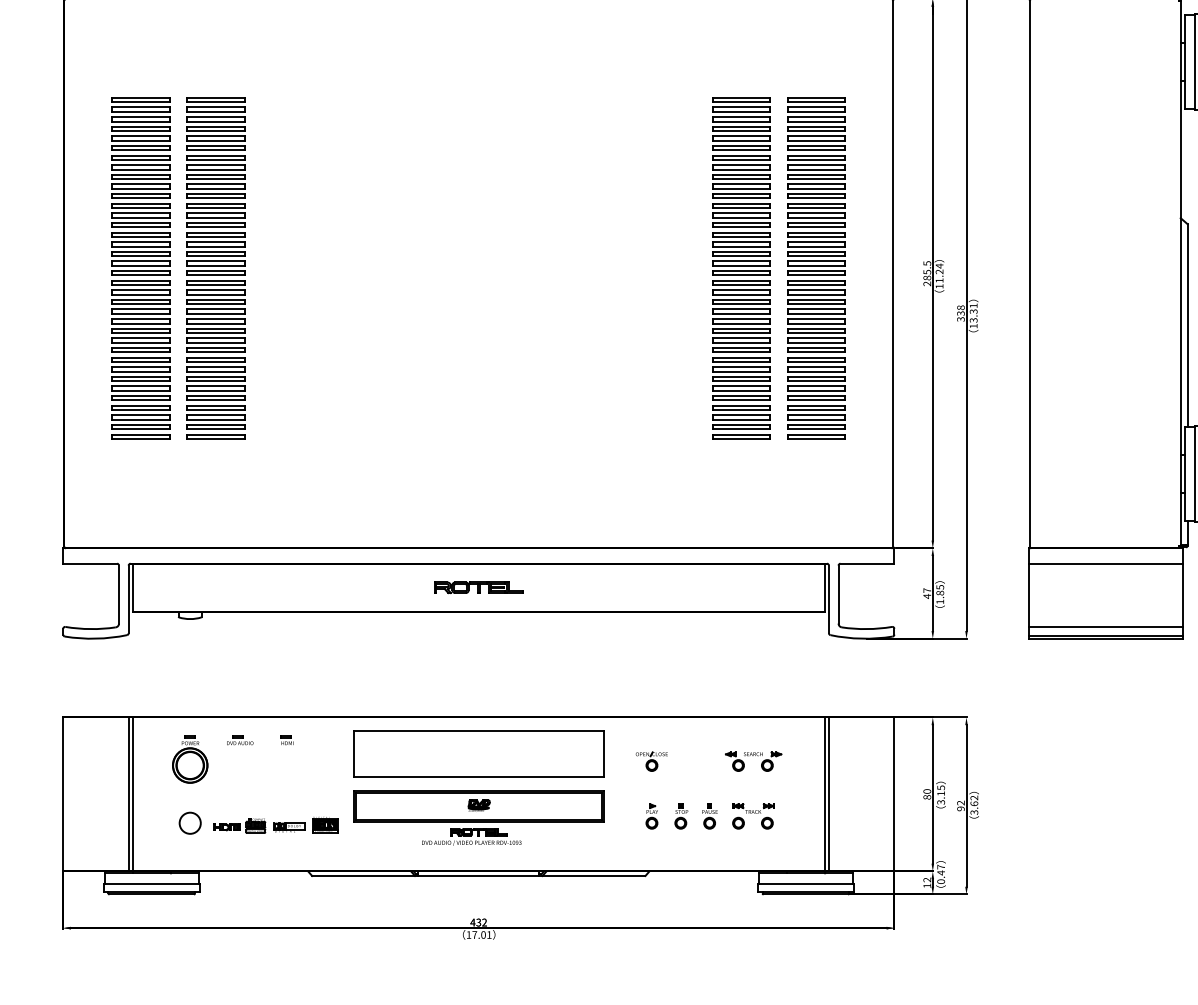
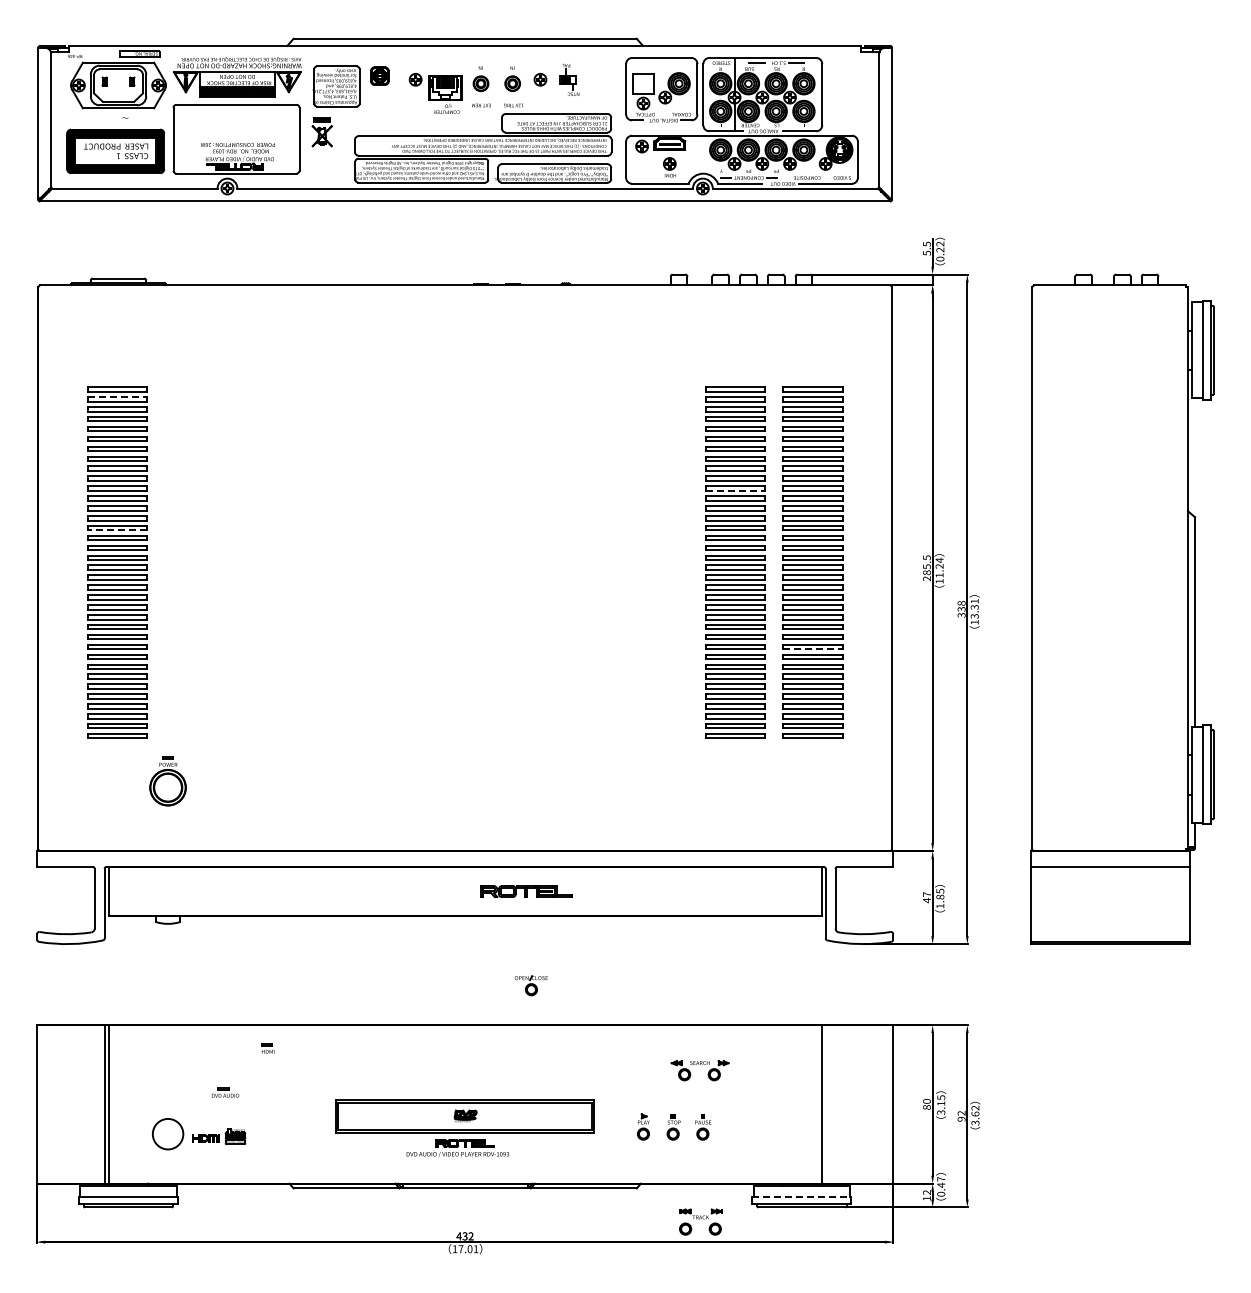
line: (141, 107) -> (117, 397), solid -> dashed
line: (741, 198) -> (735, 490), solid -> dashed
line: (141, 237) -> (117, 530), solid -> dashed
part: (215, 268) -> (194, 562), removed
line: (816, 352) -> (812, 649), solid -> dashed
part: (479, 587) -> (526, 891), moved
line: (1105, 626) -> (1110, 931), removed
part: (240, 740) -> (225, 1092), moved
part: (478, 753) -> (464, 1062), removed
part: (189, 759) -> (167, 781), moved
part: (651, 761) -> (530, 985), moved
part: (752, 761) -> (699, 1070), moved
line: (828, 794) -> (825, 1104), removed
part: (752, 815) -> (700, 1221), moved
circle: (189, 822) -> (167, 1133), size x1.4
part: (306, 824) -> (287, 1135), removed
line: (805, 883) -> (801, 1196), solid -> dashed

